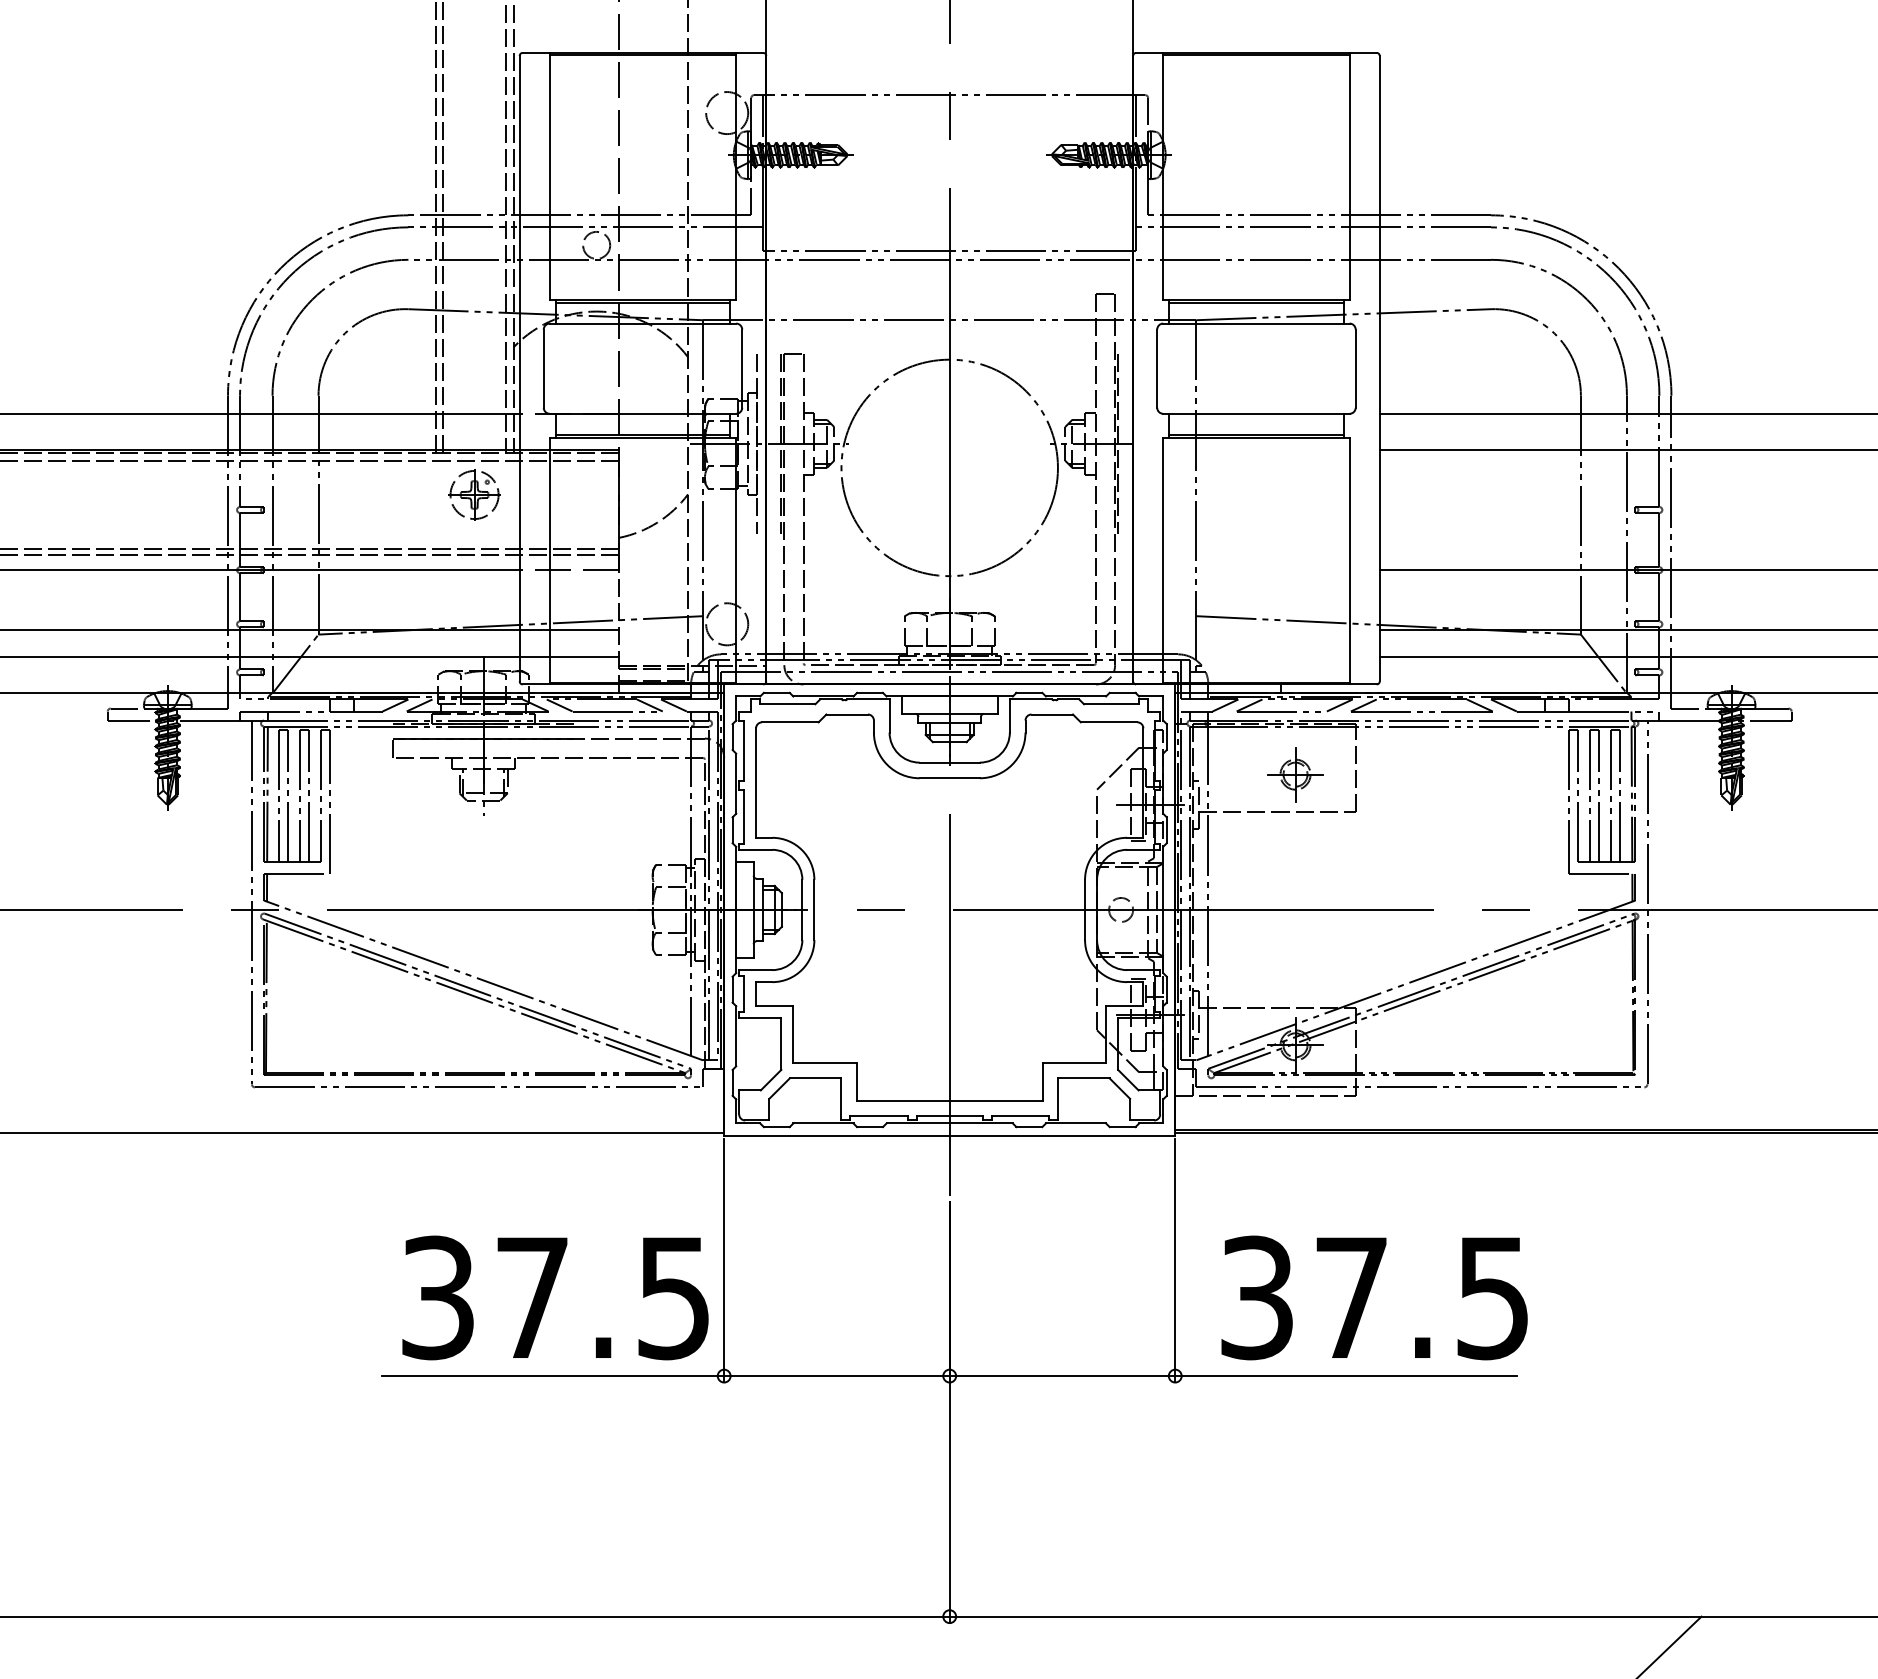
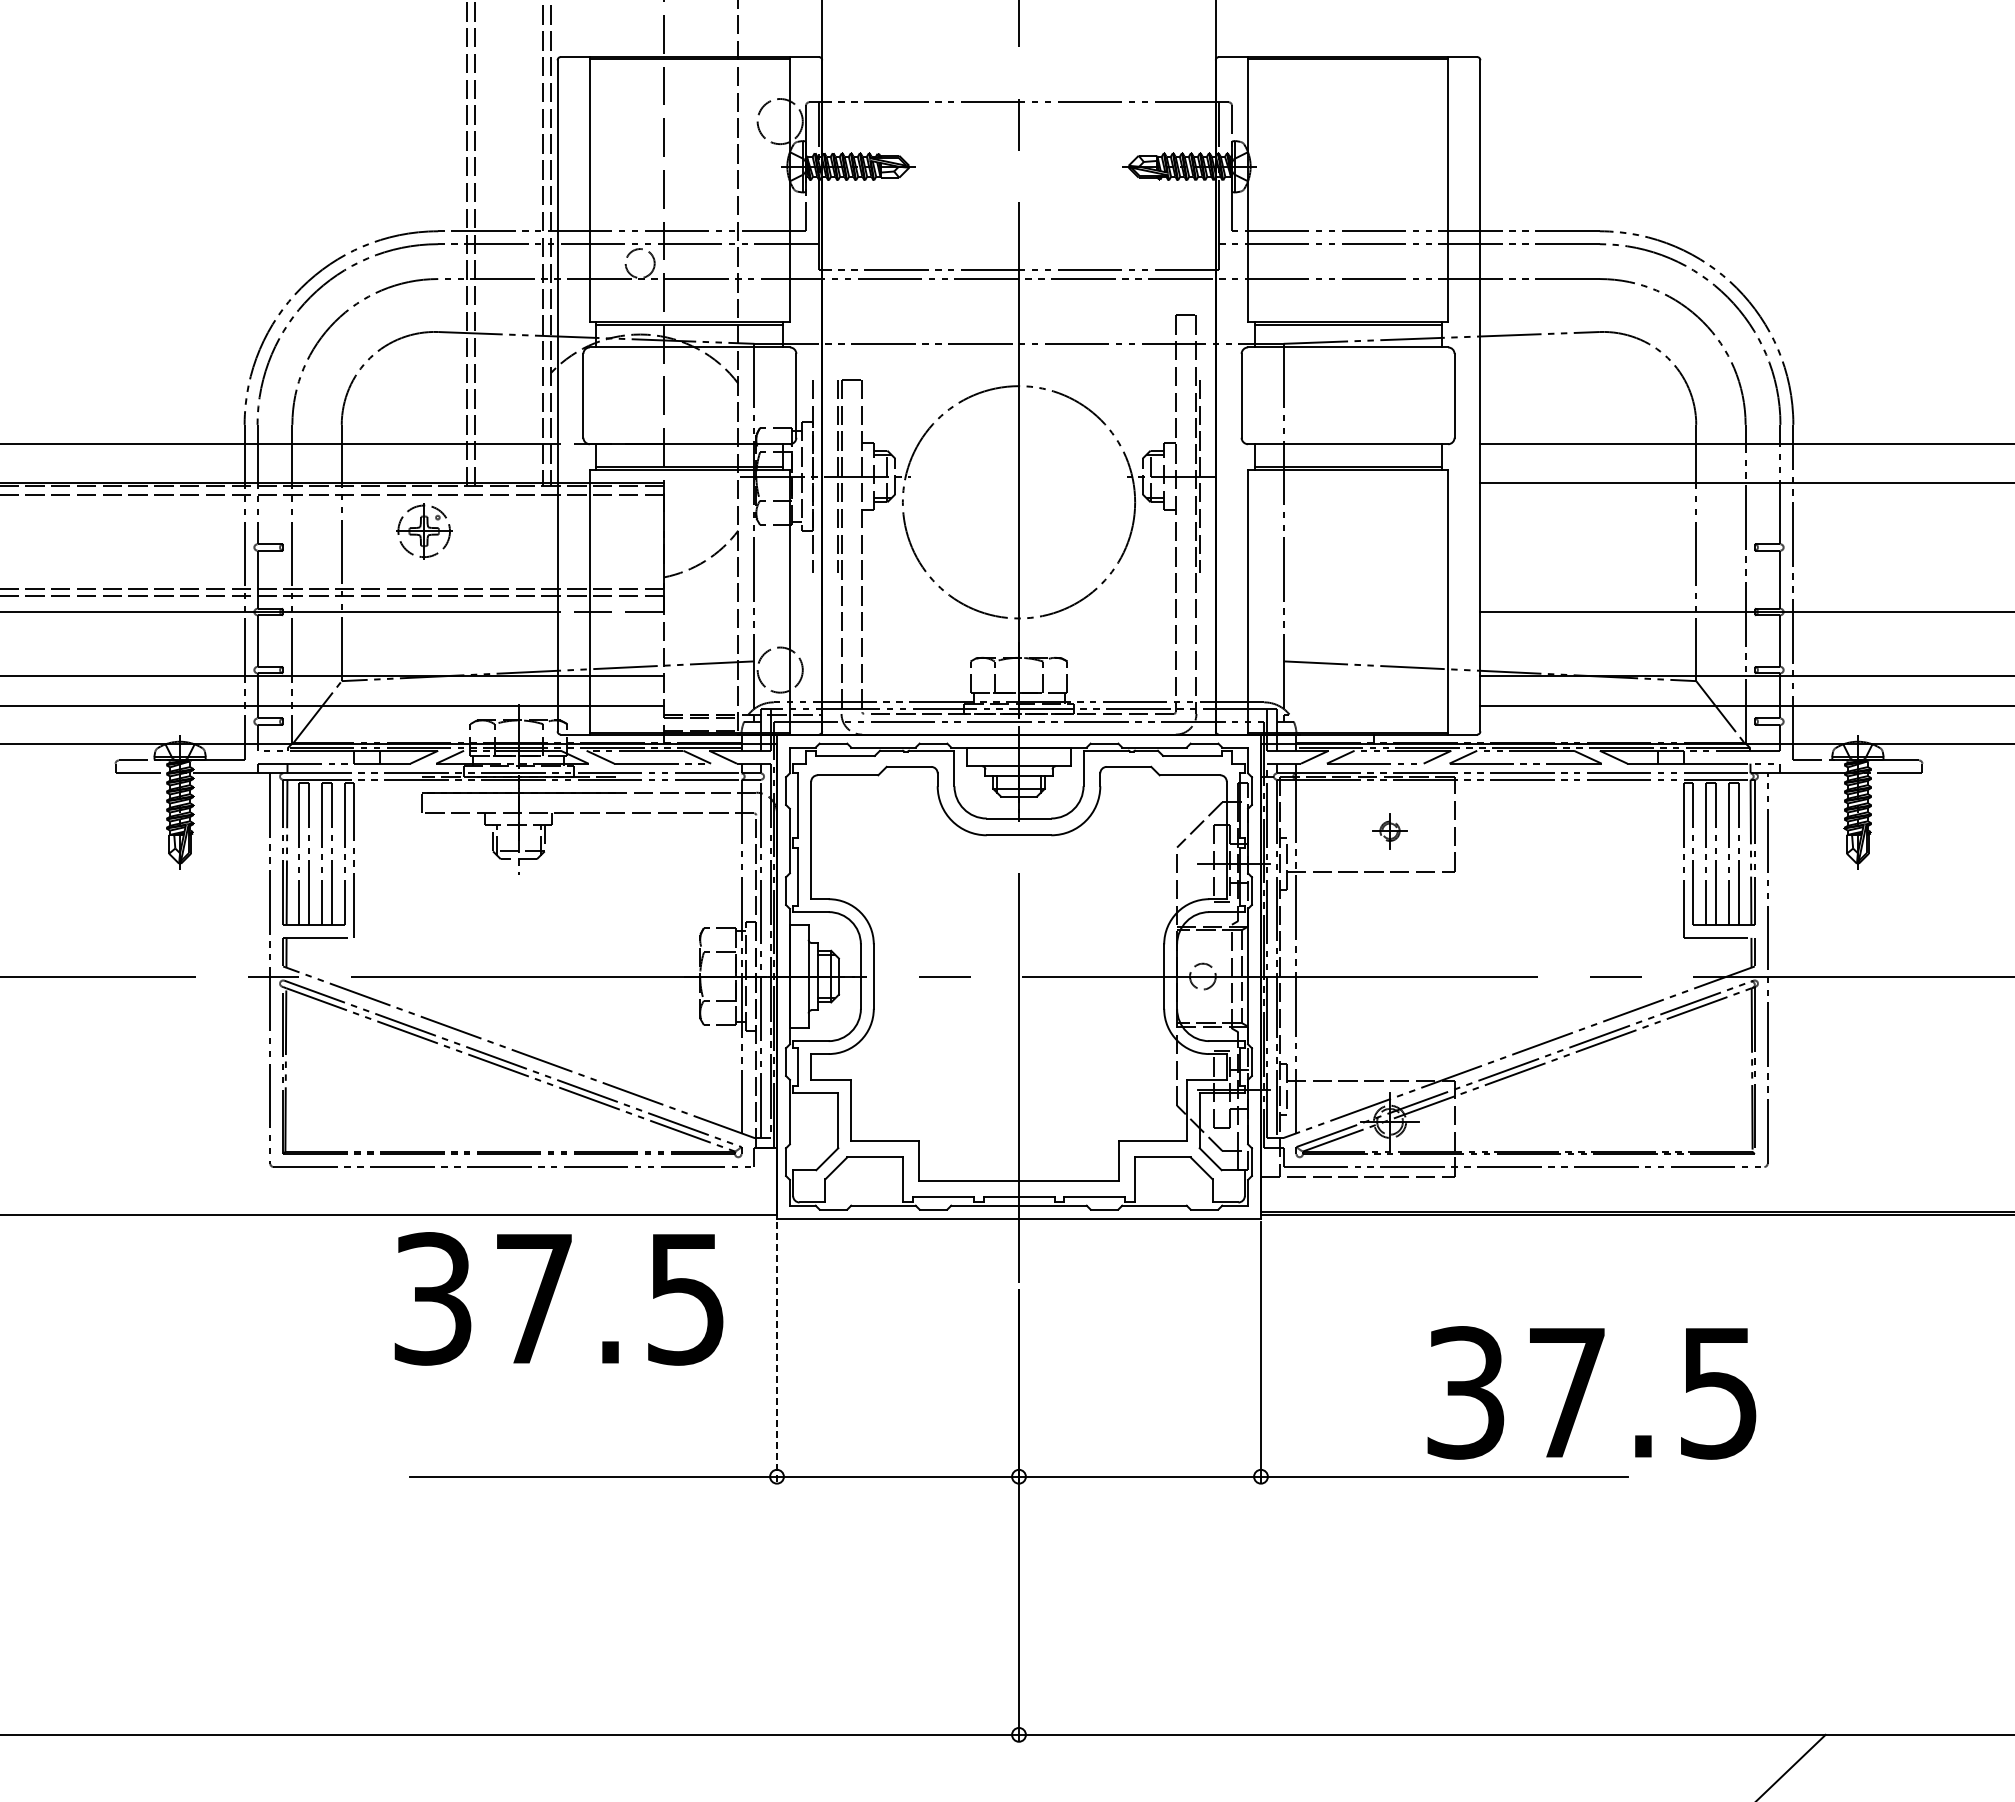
part: (474, 495) -> (424, 531), moved
part: (1295, 773) -> (1389, 830), size x0.6
line: (724, 1260) -> (777, 1352), solid -> dashed
text: (555, 1297) -> (558, 1298), moved
text: (1374, 1297) -> (1591, 1392), moved

